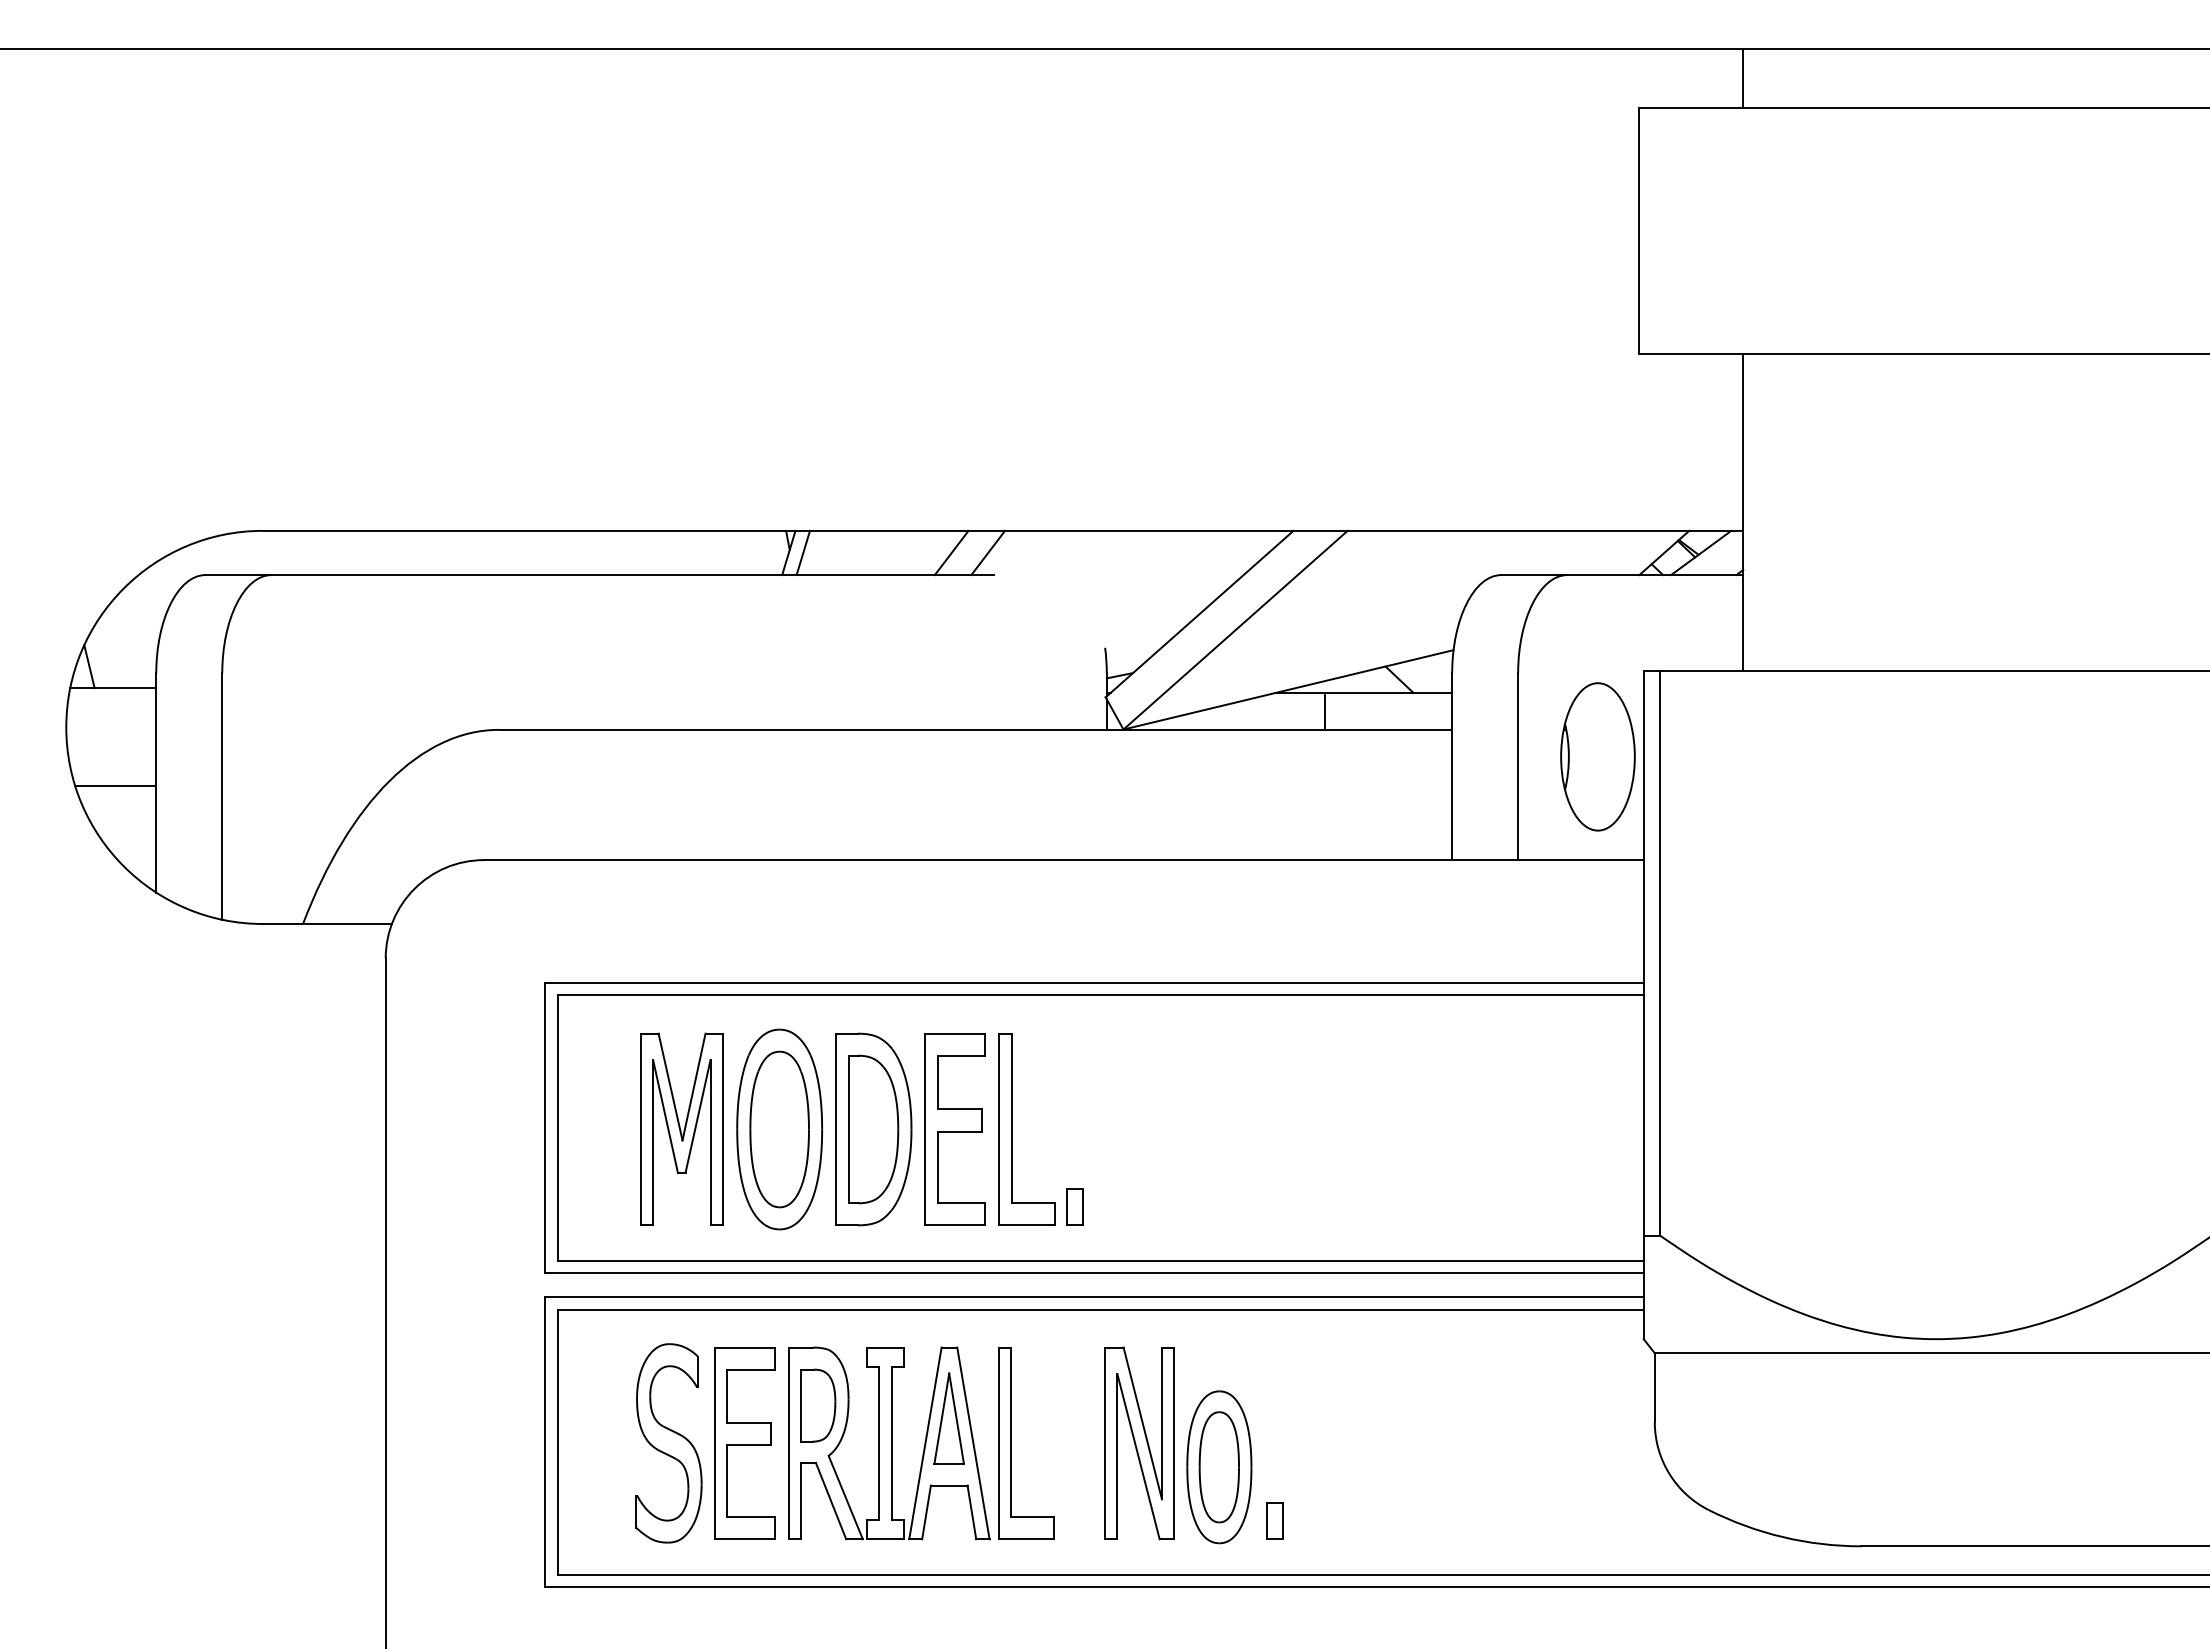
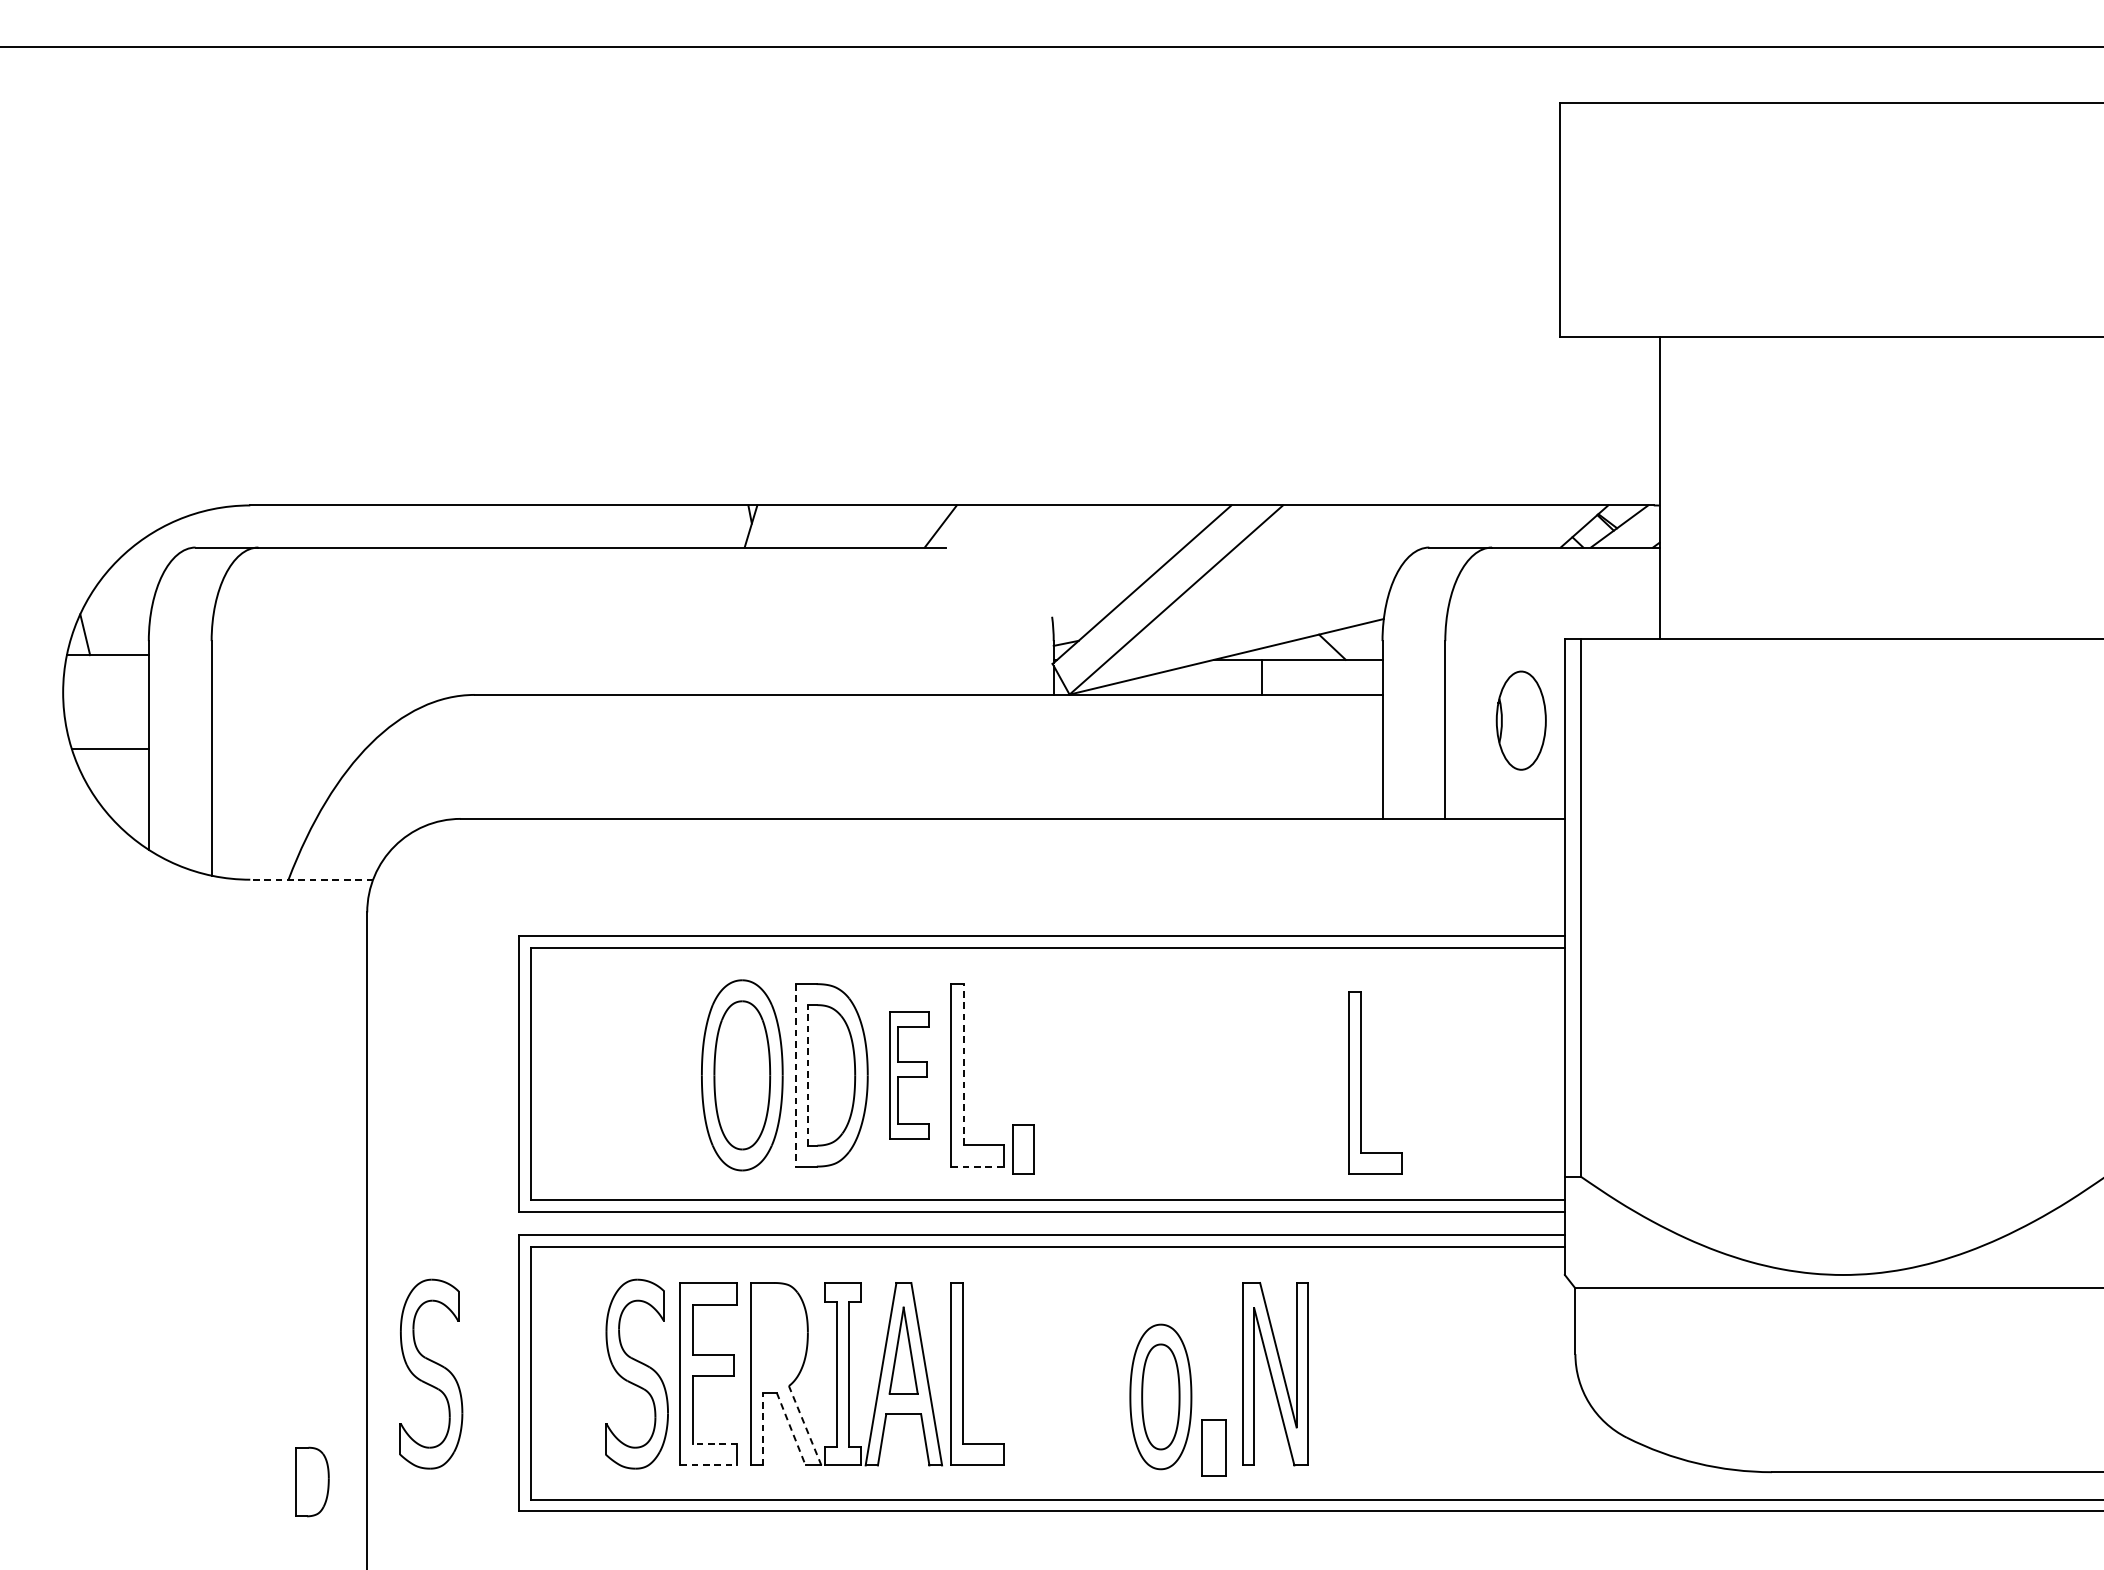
line: (1743, 78) -> (1659, 74), removed
line: (803, 552) -> (764, 526), removed
line: (951, 552) -> (905, 526), removed
part: (1597, 756) -> (1520, 720), size x0.7
line: (327, 923) -> (311, 879), solid -> dashed
line: (1012, 1117) -> (963, 1063), solid -> dashed
part: (681, 1128) -> (648, 1074), removed
line: (836, 1129) -> (796, 1075), solid -> dashed
line: (848, 1129) -> (807, 1075), solid -> dashed
part: (954, 1129) -> (908, 1075), size x0.7
part: (1429, 1137) -> (1360, 1082), added
part: (1074, 1206) -> (1022, 1148), size x1.4
line: (1027, 1225) -> (978, 1166), solid -> dashed
part: (818, 1405) -> (312, 1481), moved
part: (452, 1443) -> (430, 1374), added
part: (1139, 1443) -> (1275, 1374), moved
line: (845, 1497) -> (804, 1425), solid -> dashed
line: (801, 1500) -> (763, 1428), solid -> dashed
line: (831, 1501) -> (791, 1429), solid -> dashed
line: (751, 1516) -> (715, 1443), solid -> dashed
part: (1274, 1520) -> (1213, 1447), size x1.6
line: (744, 1539) -> (708, 1465), solid -> dashed

